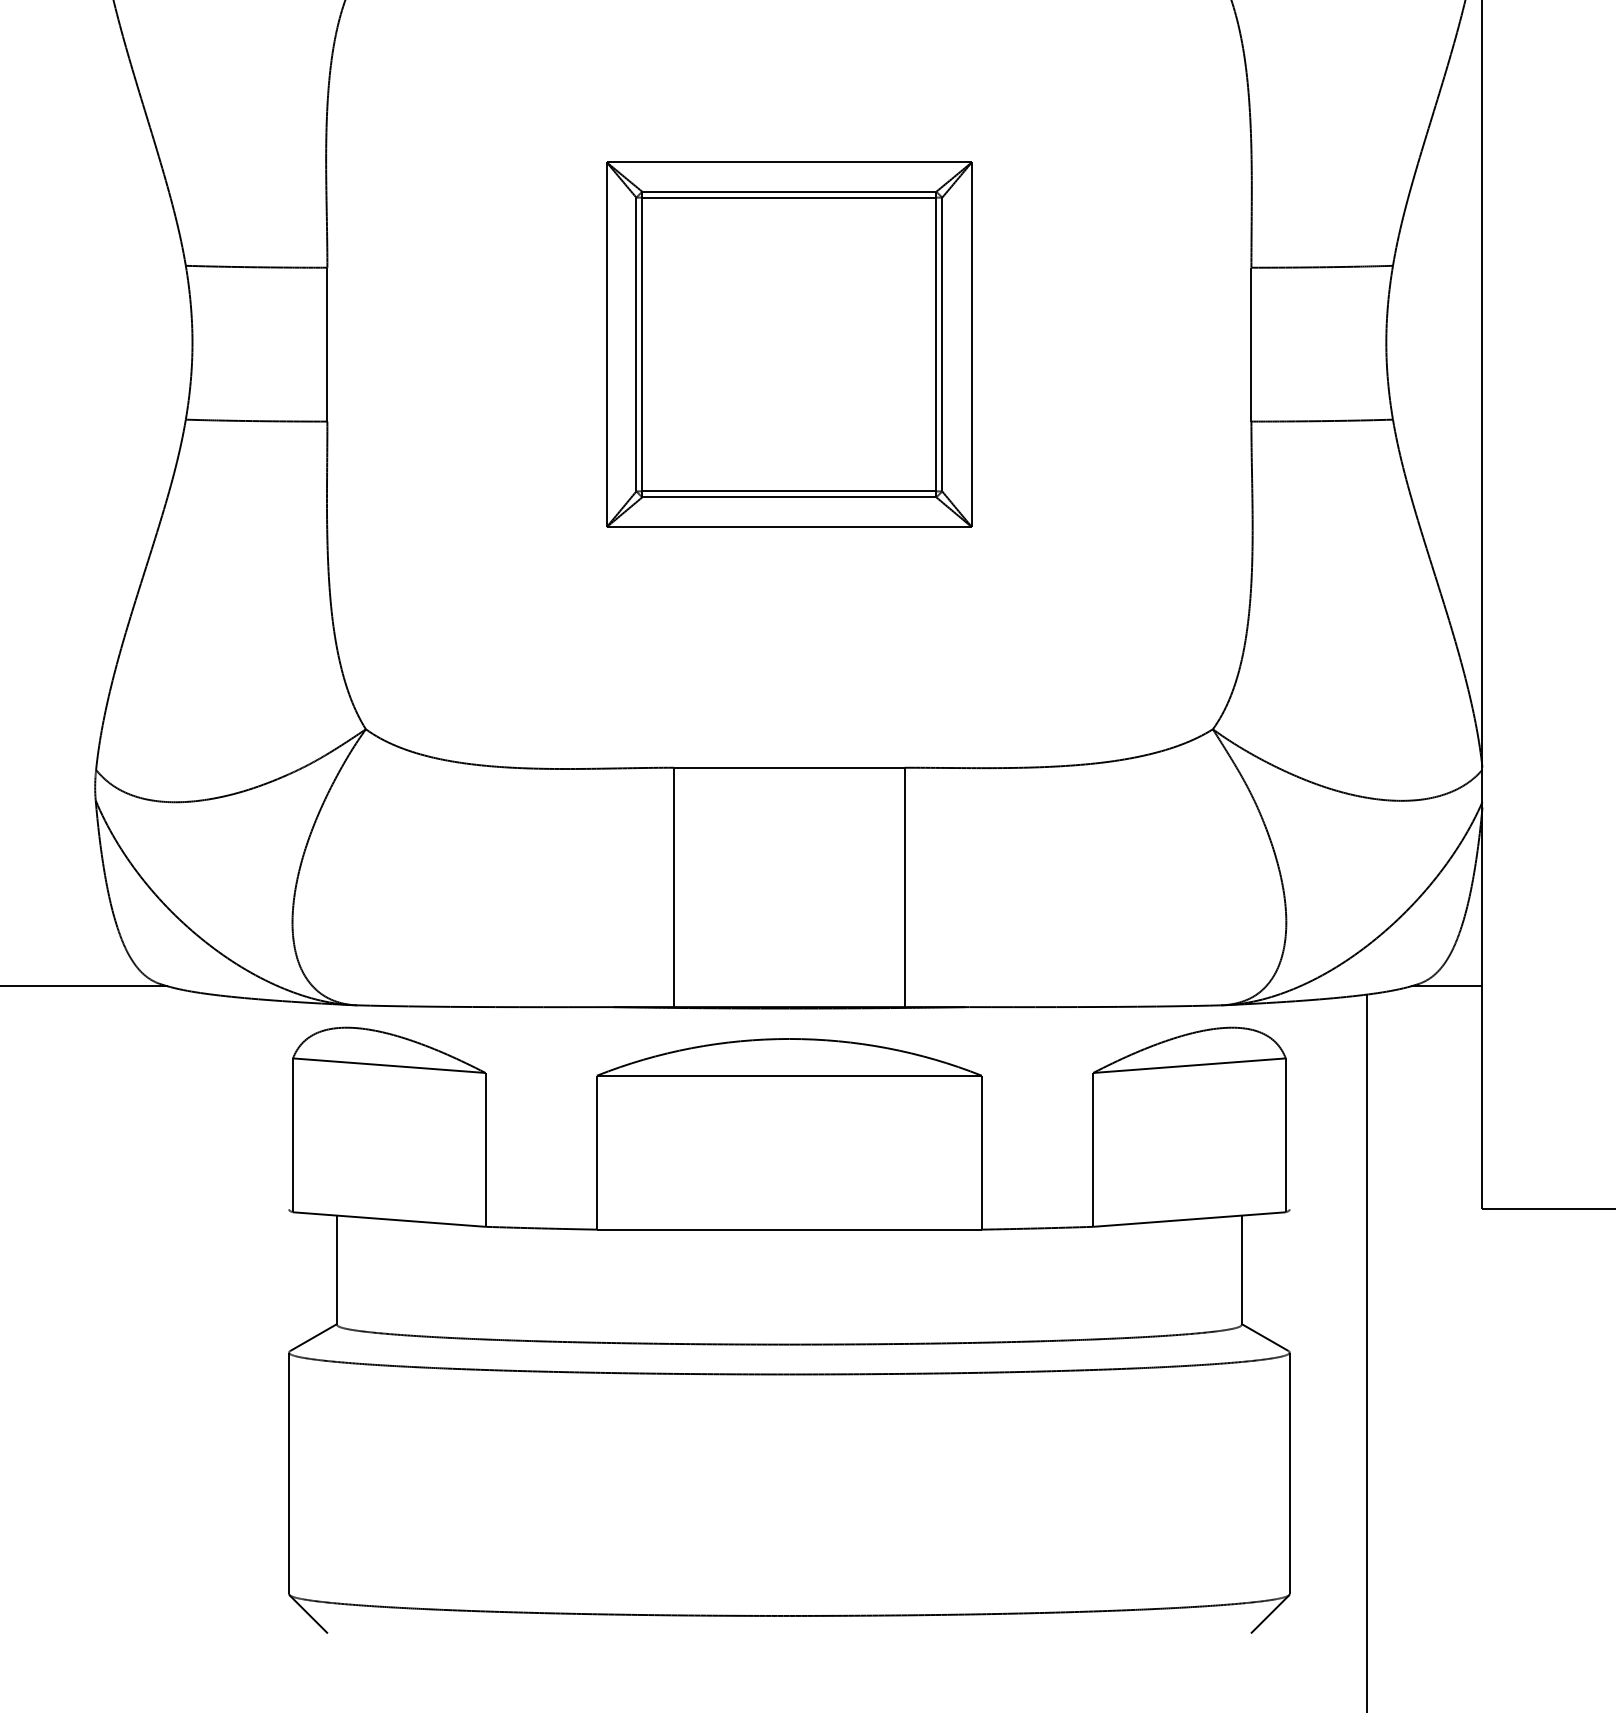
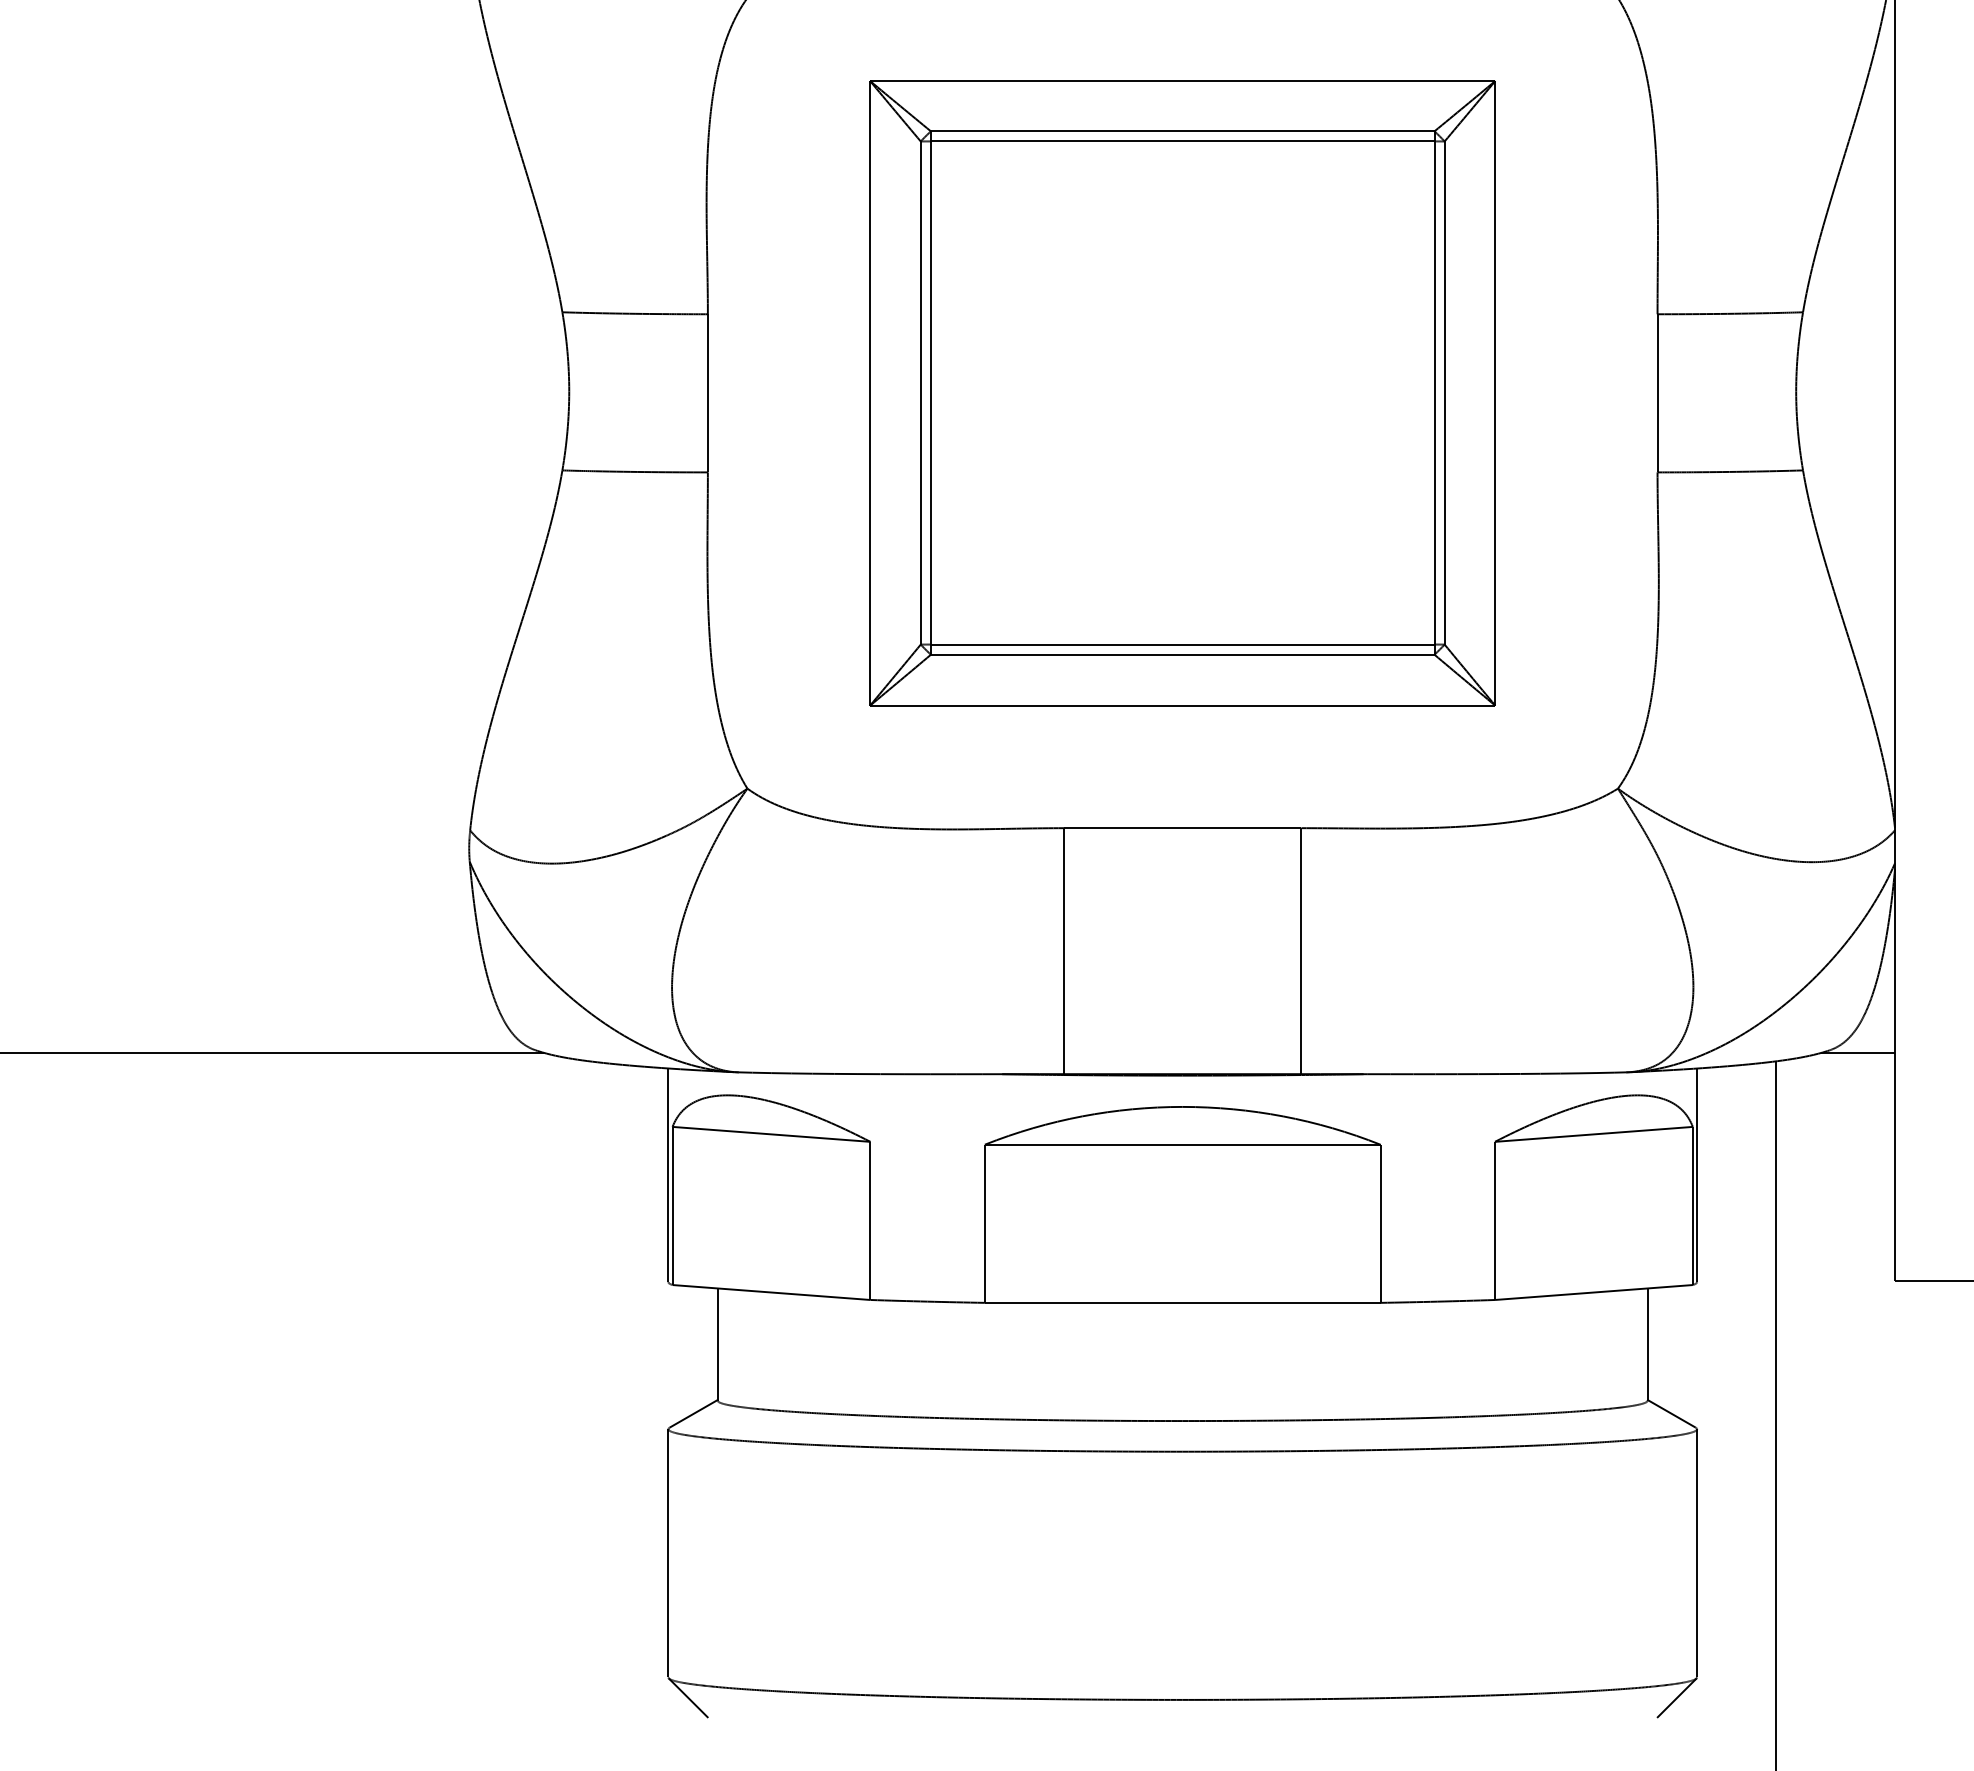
part: (789, 344) -> (1182, 393), size x1.67
line: (289, 1105) -> (668, 1175), added
line: (1290, 1105) -> (1697, 1175), added

